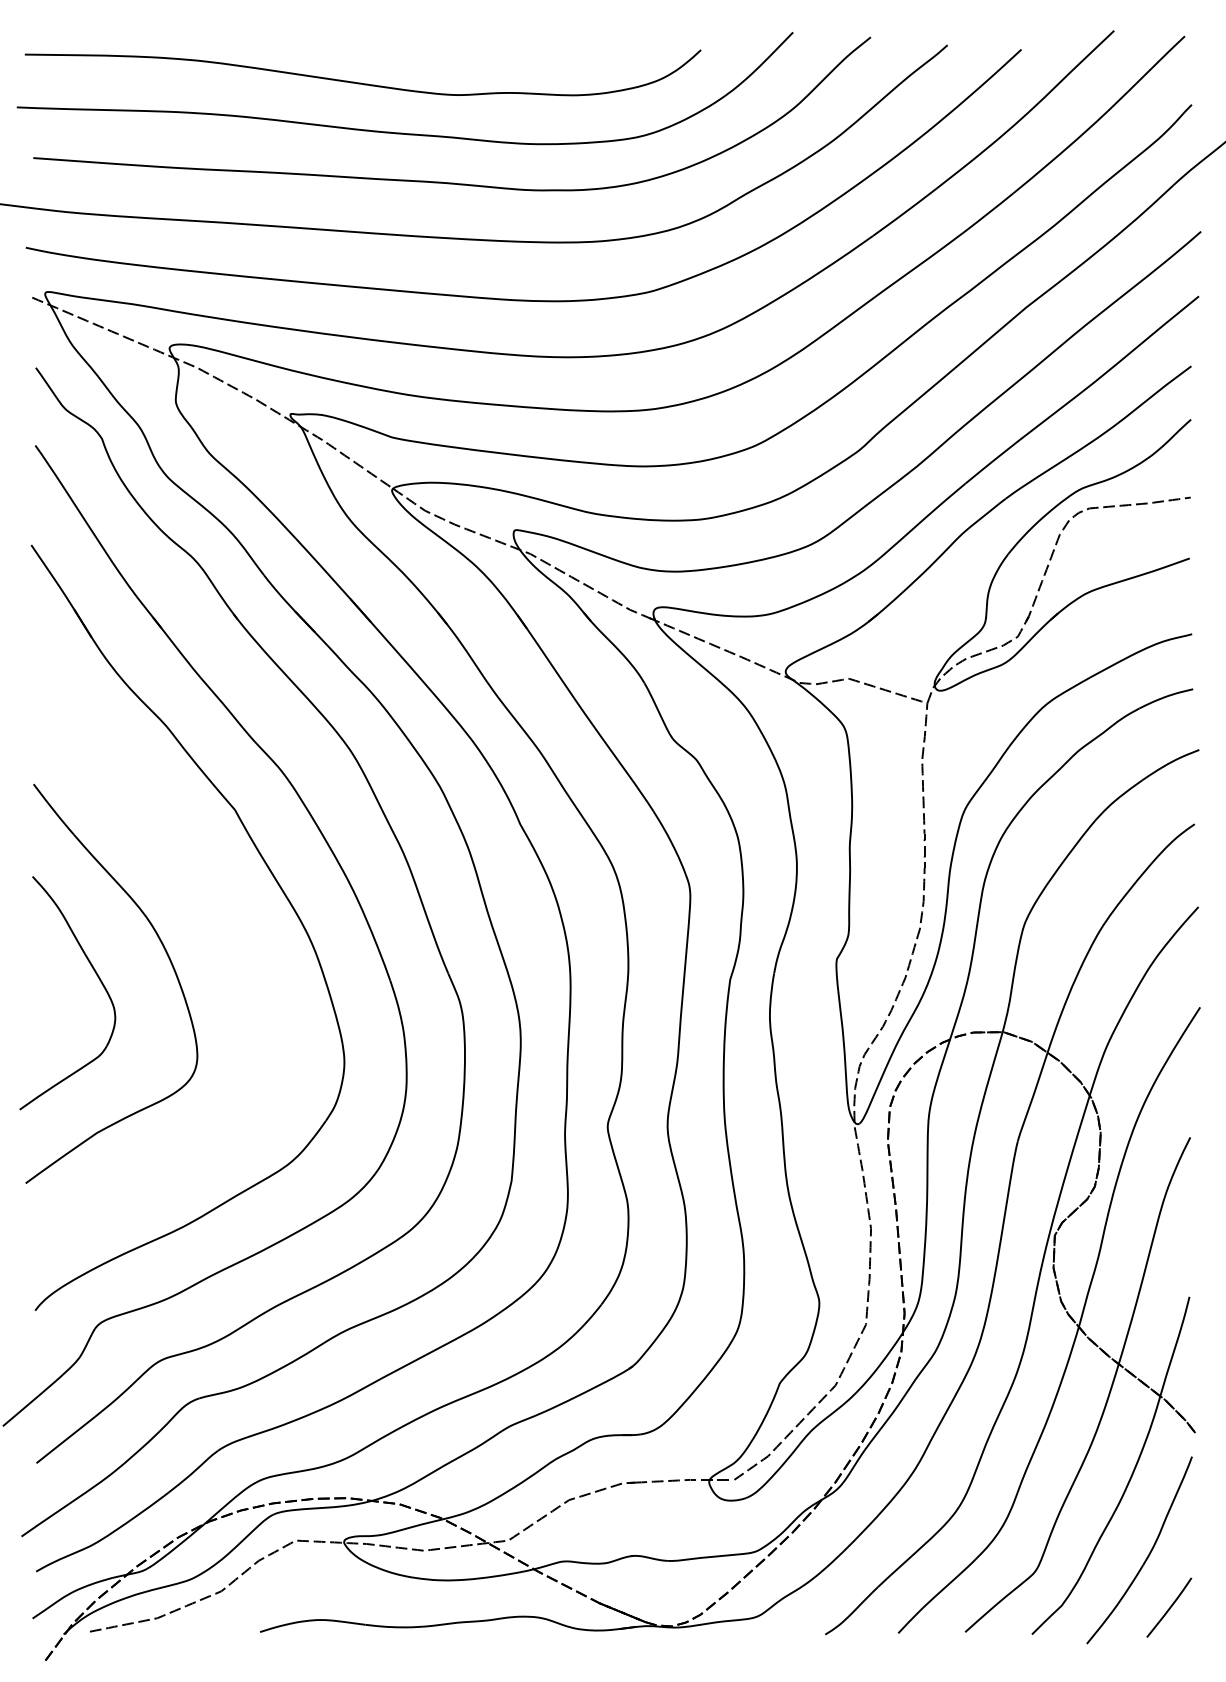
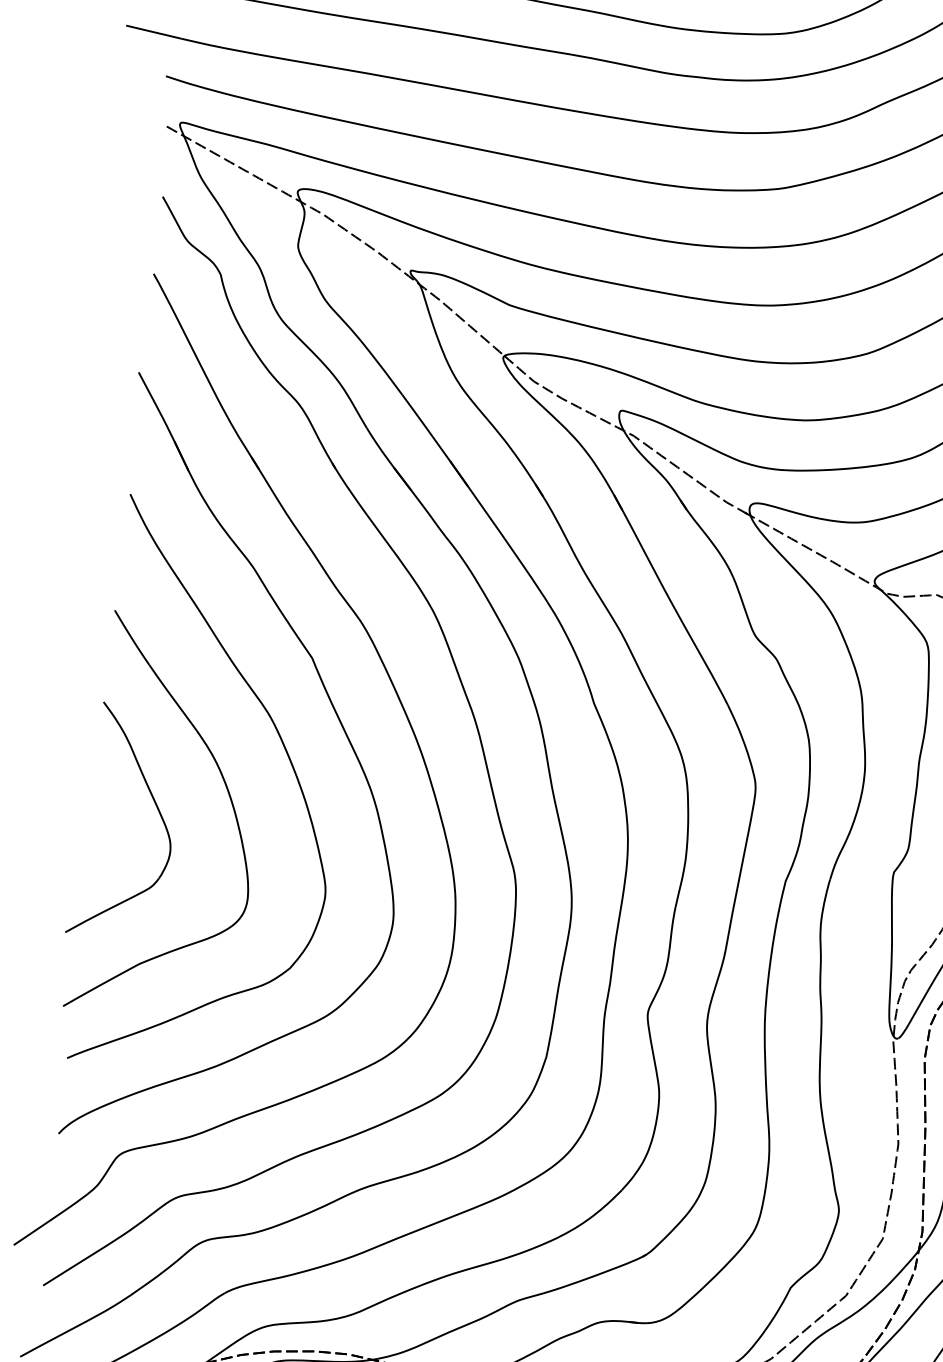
curve: (224, 916) -> (289, 762), added

